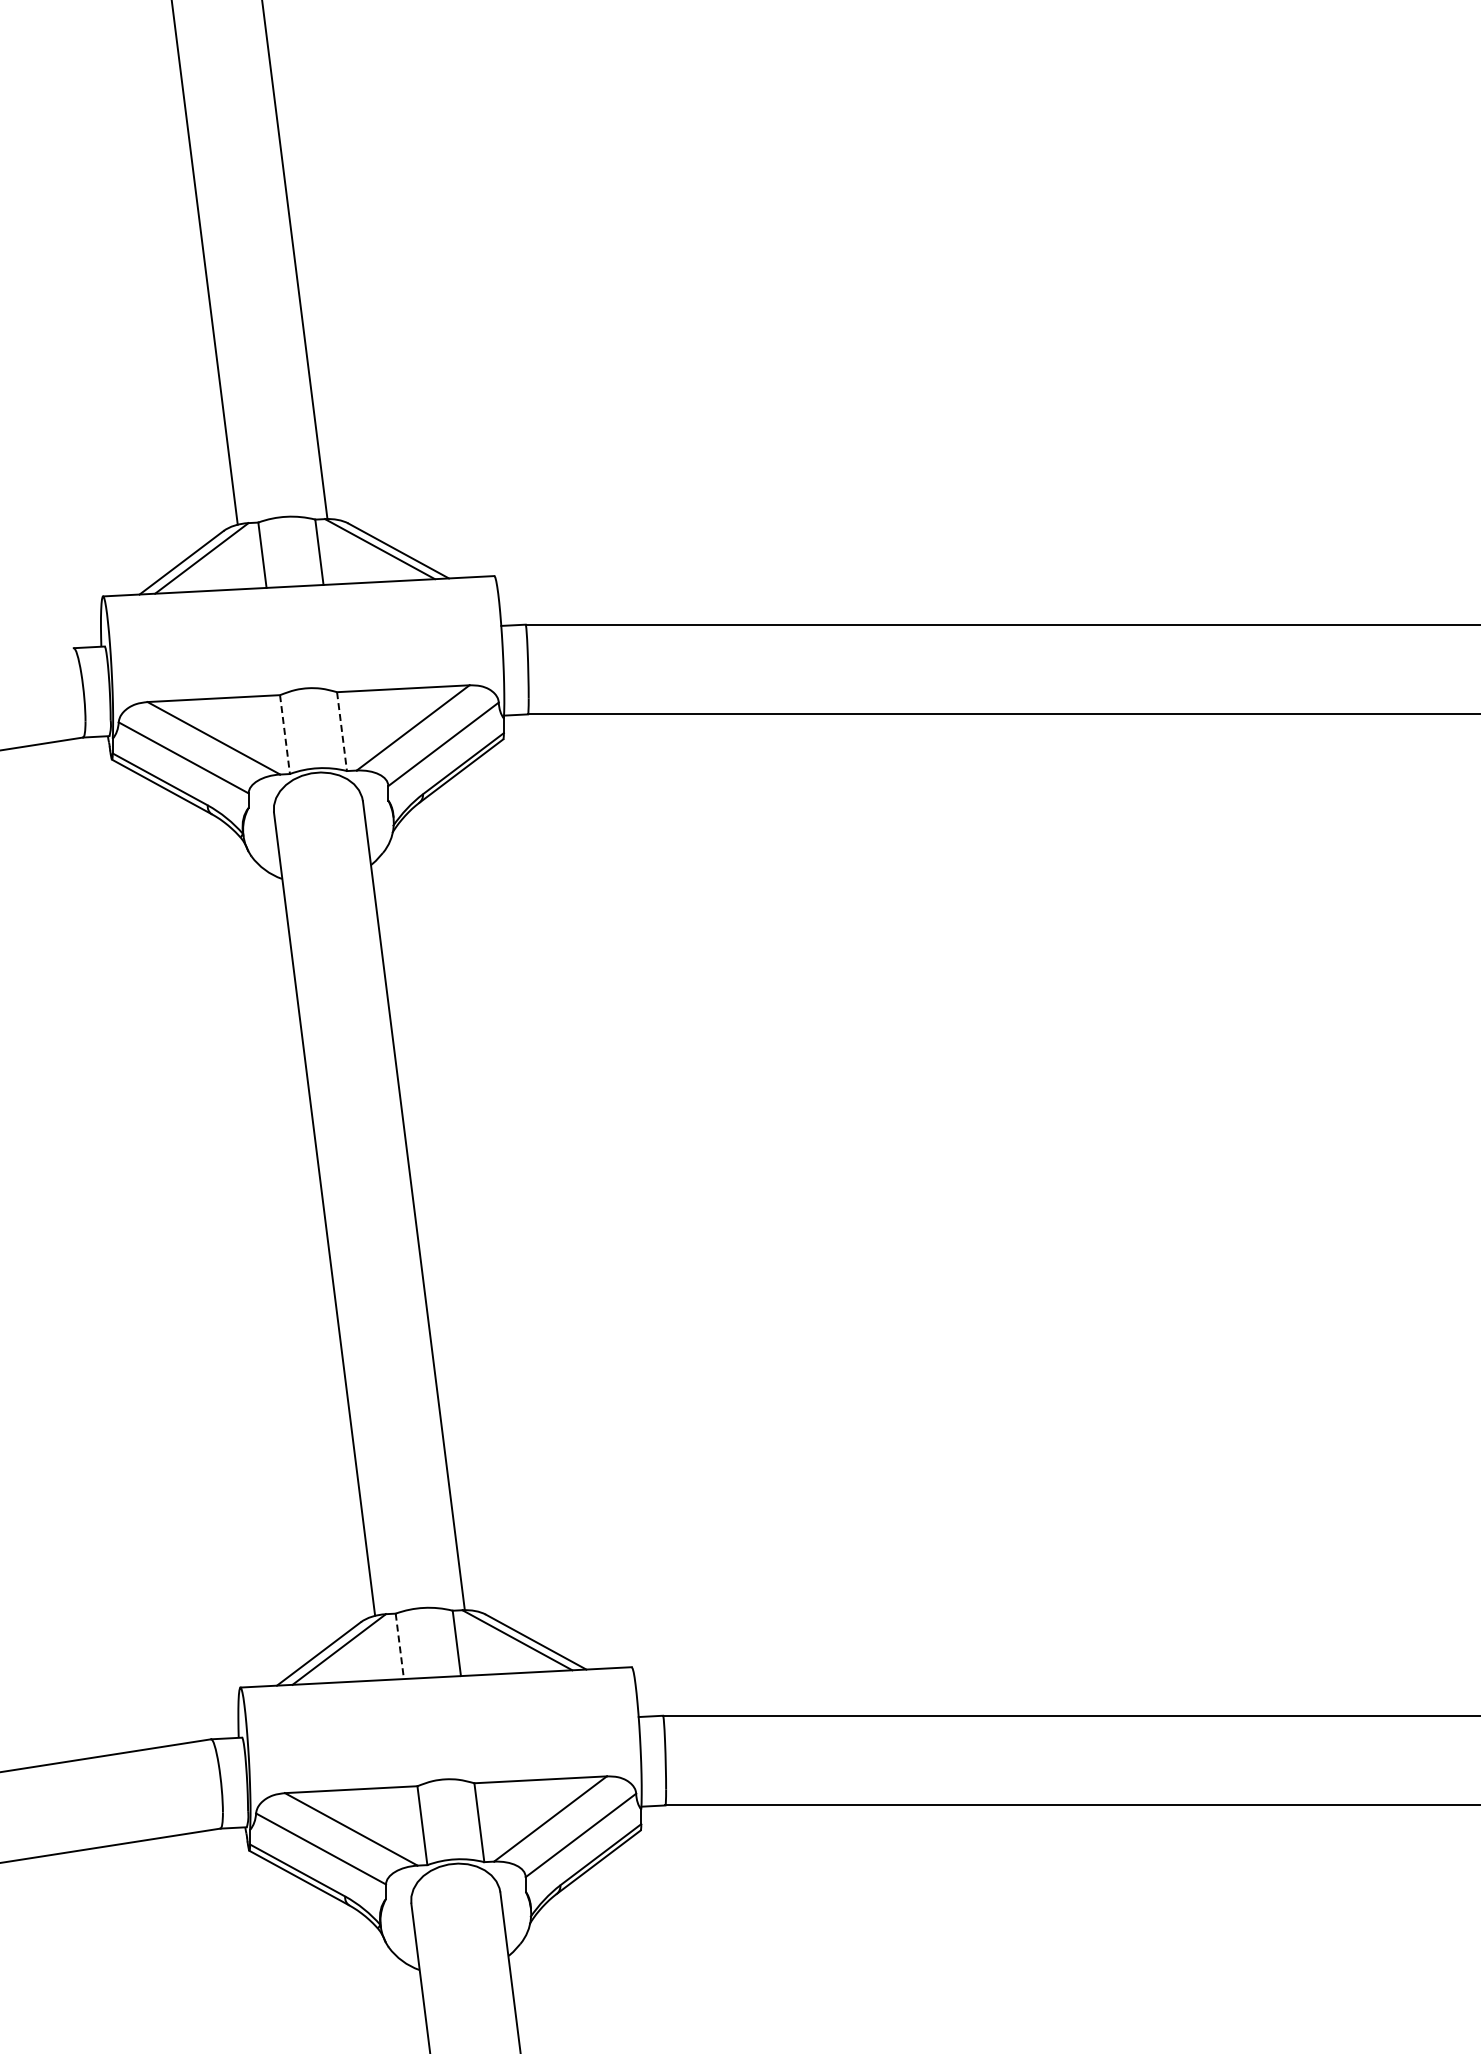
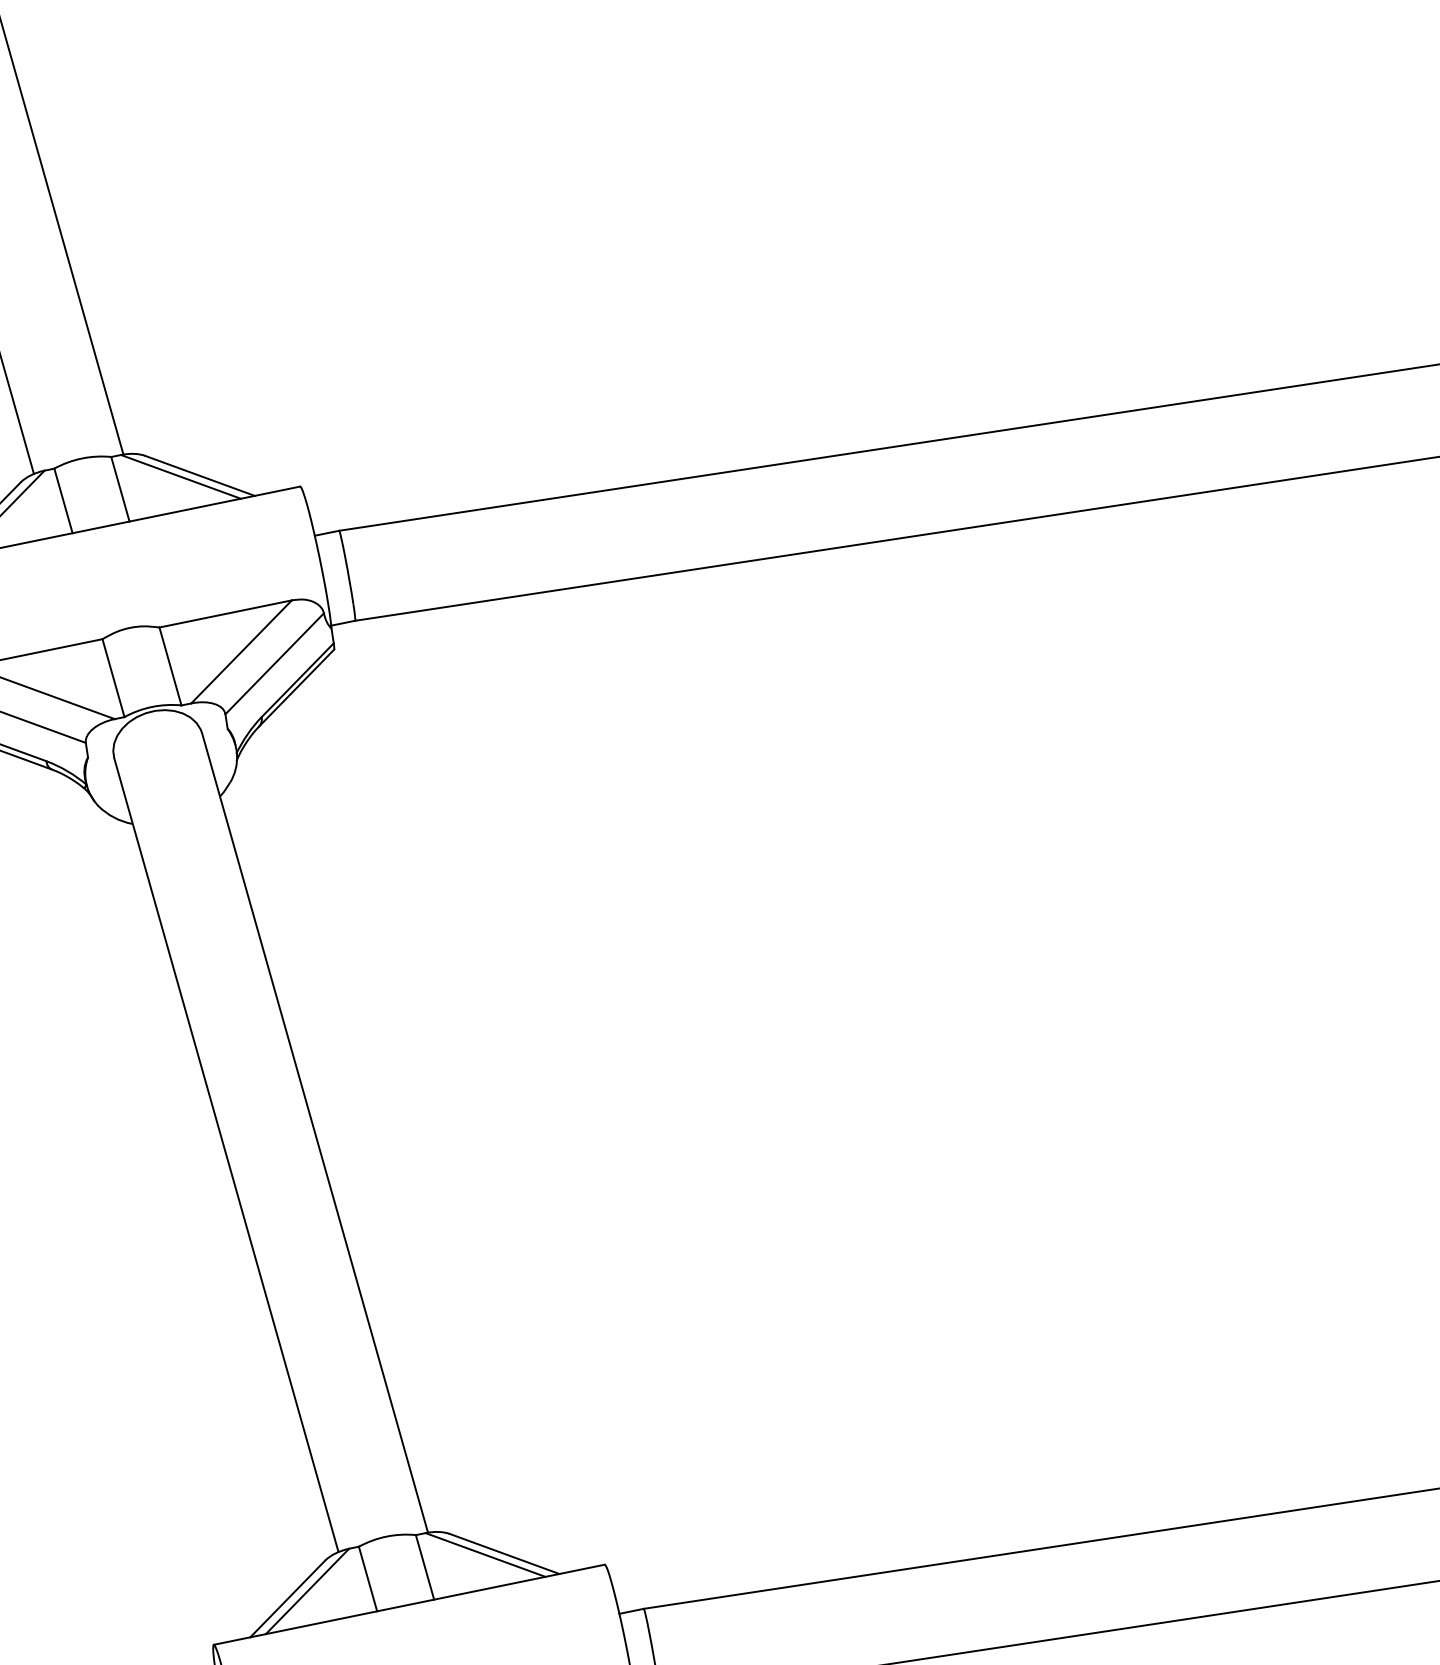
line: (342, 731) -> (170, 666), dashed -> solid
line: (285, 734) -> (113, 677), dashed -> solid
line: (399, 1646) -> (367, 1579), dashed -> solid

